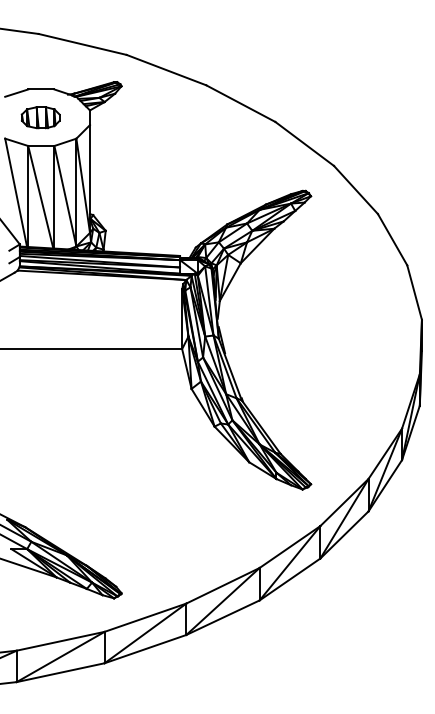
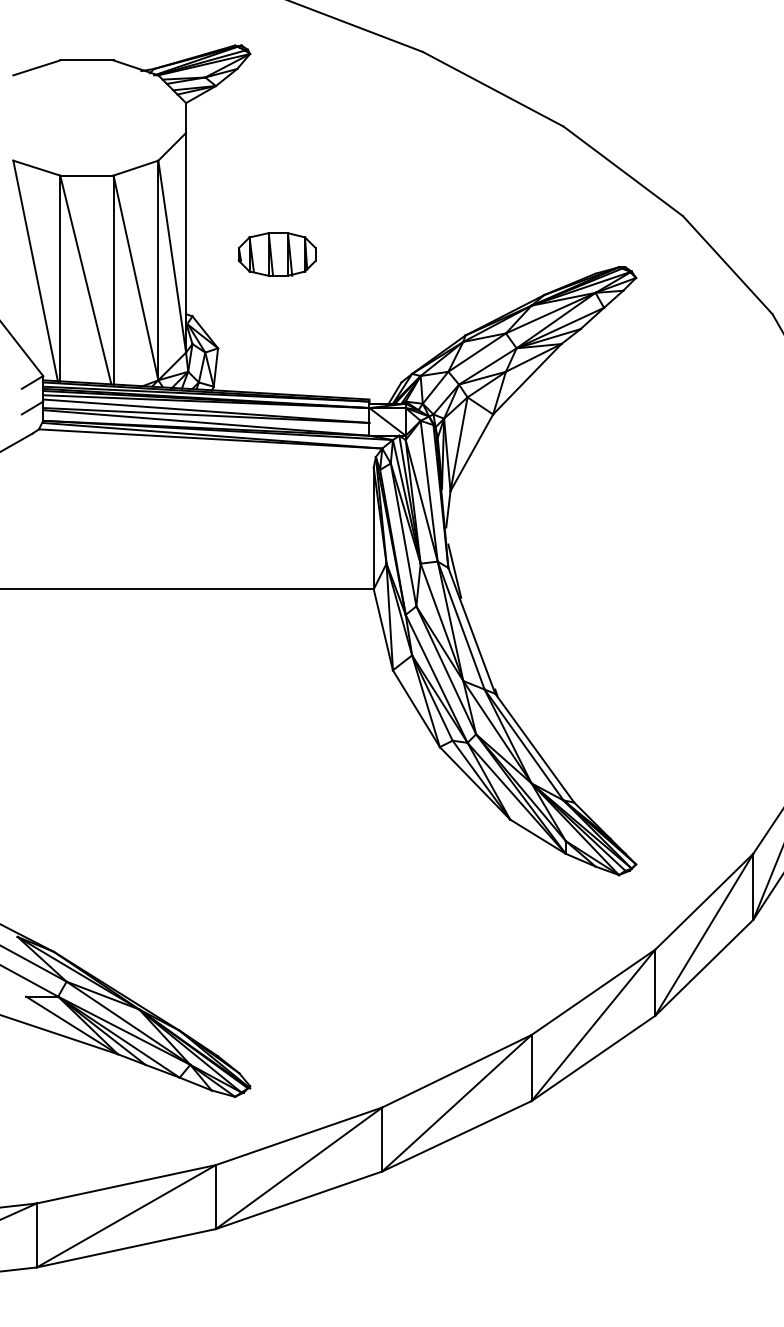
part: (40, 117) -> (276, 253), moved

